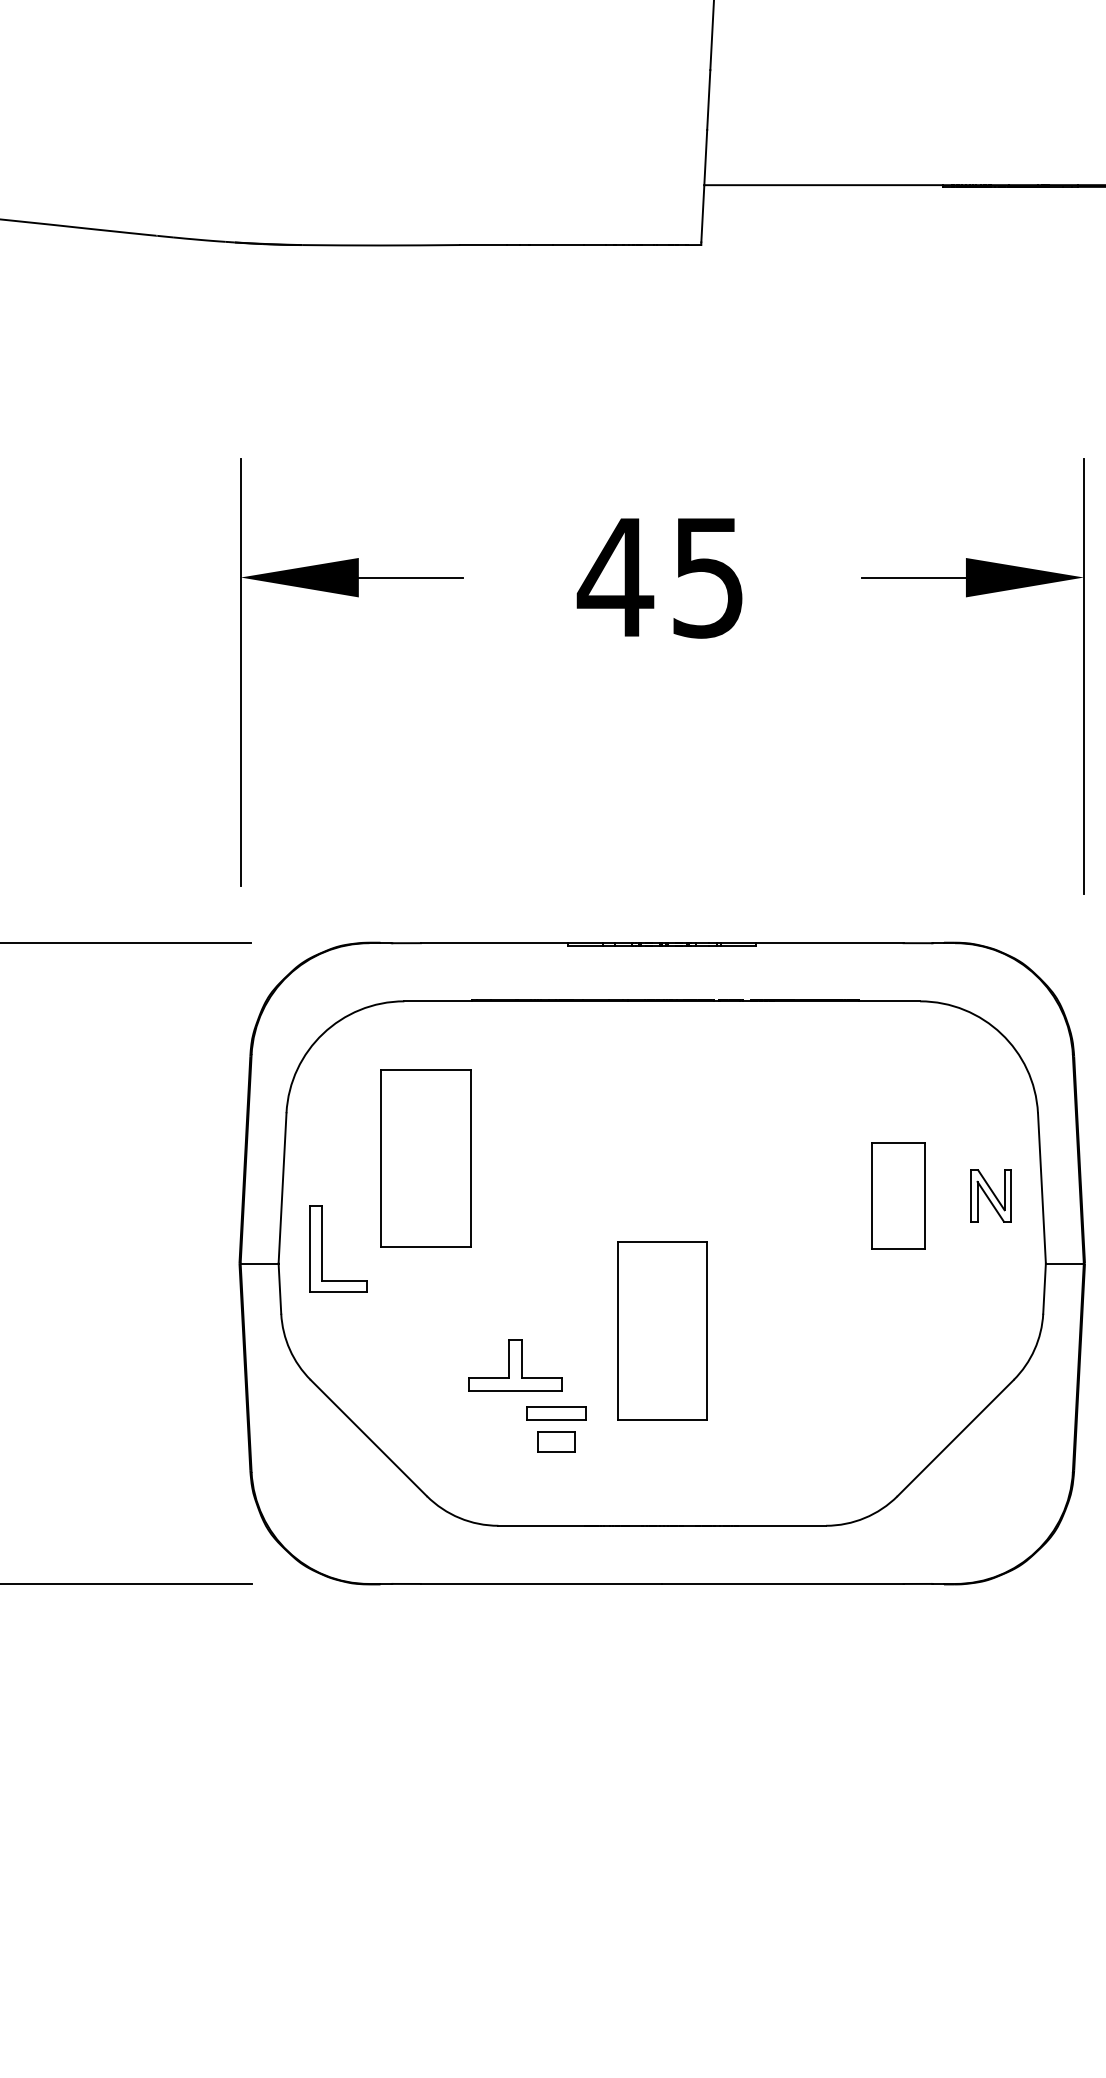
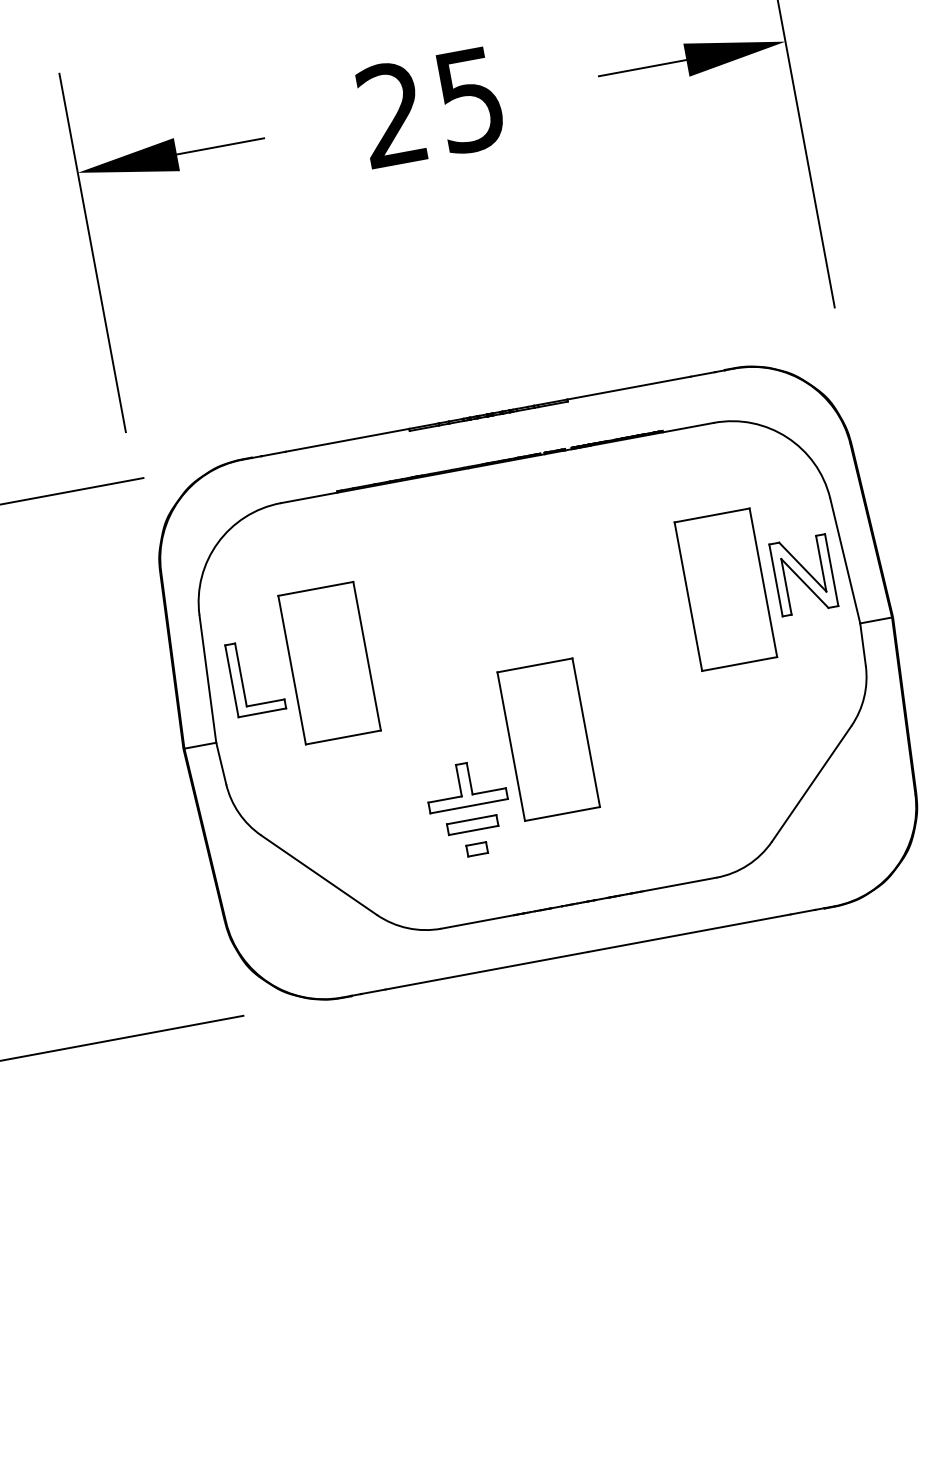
text: (615, 576) -> (392, 113), 45 -> 25
part: (425, 1158) -> (329, 663), moved
part: (990, 1195) -> (803, 574), size x1.67
part: (898, 1196) -> (726, 590), size x1.67
part: (322, 1248) -> (242, 678), moved
part: (515, 1365) -> (465, 785), moved
part: (556, 1441) -> (477, 848), size x0.62

